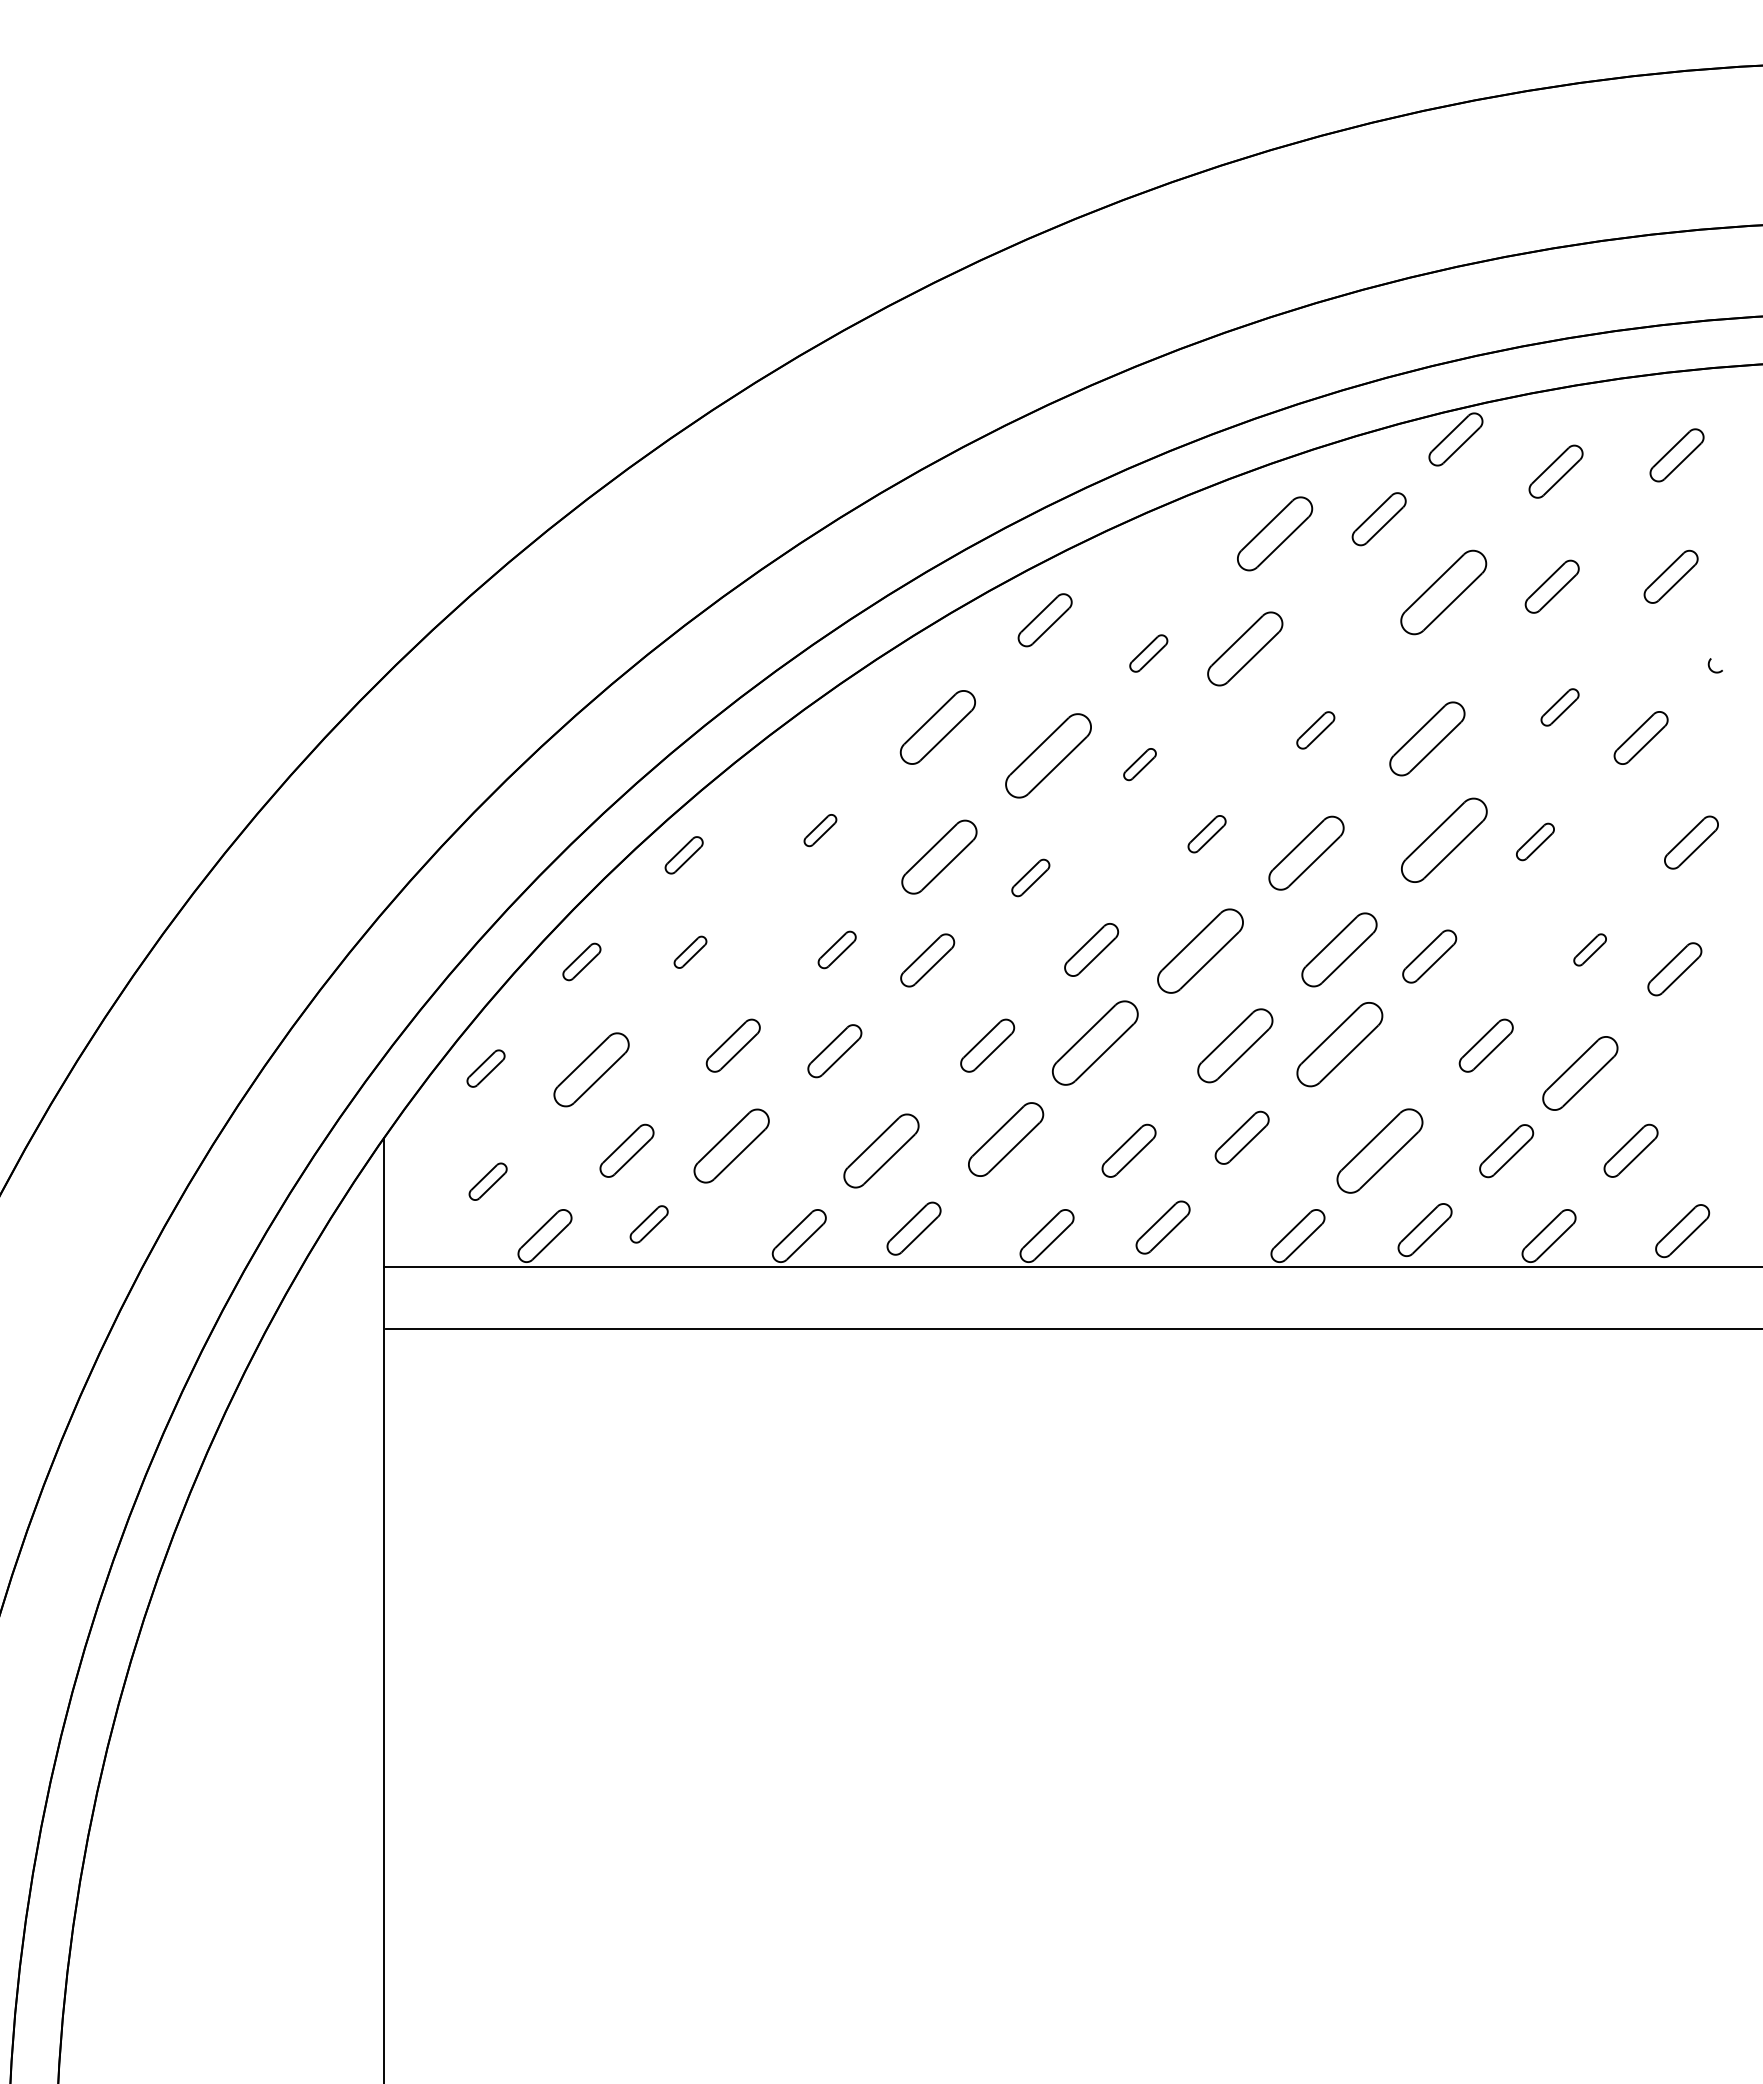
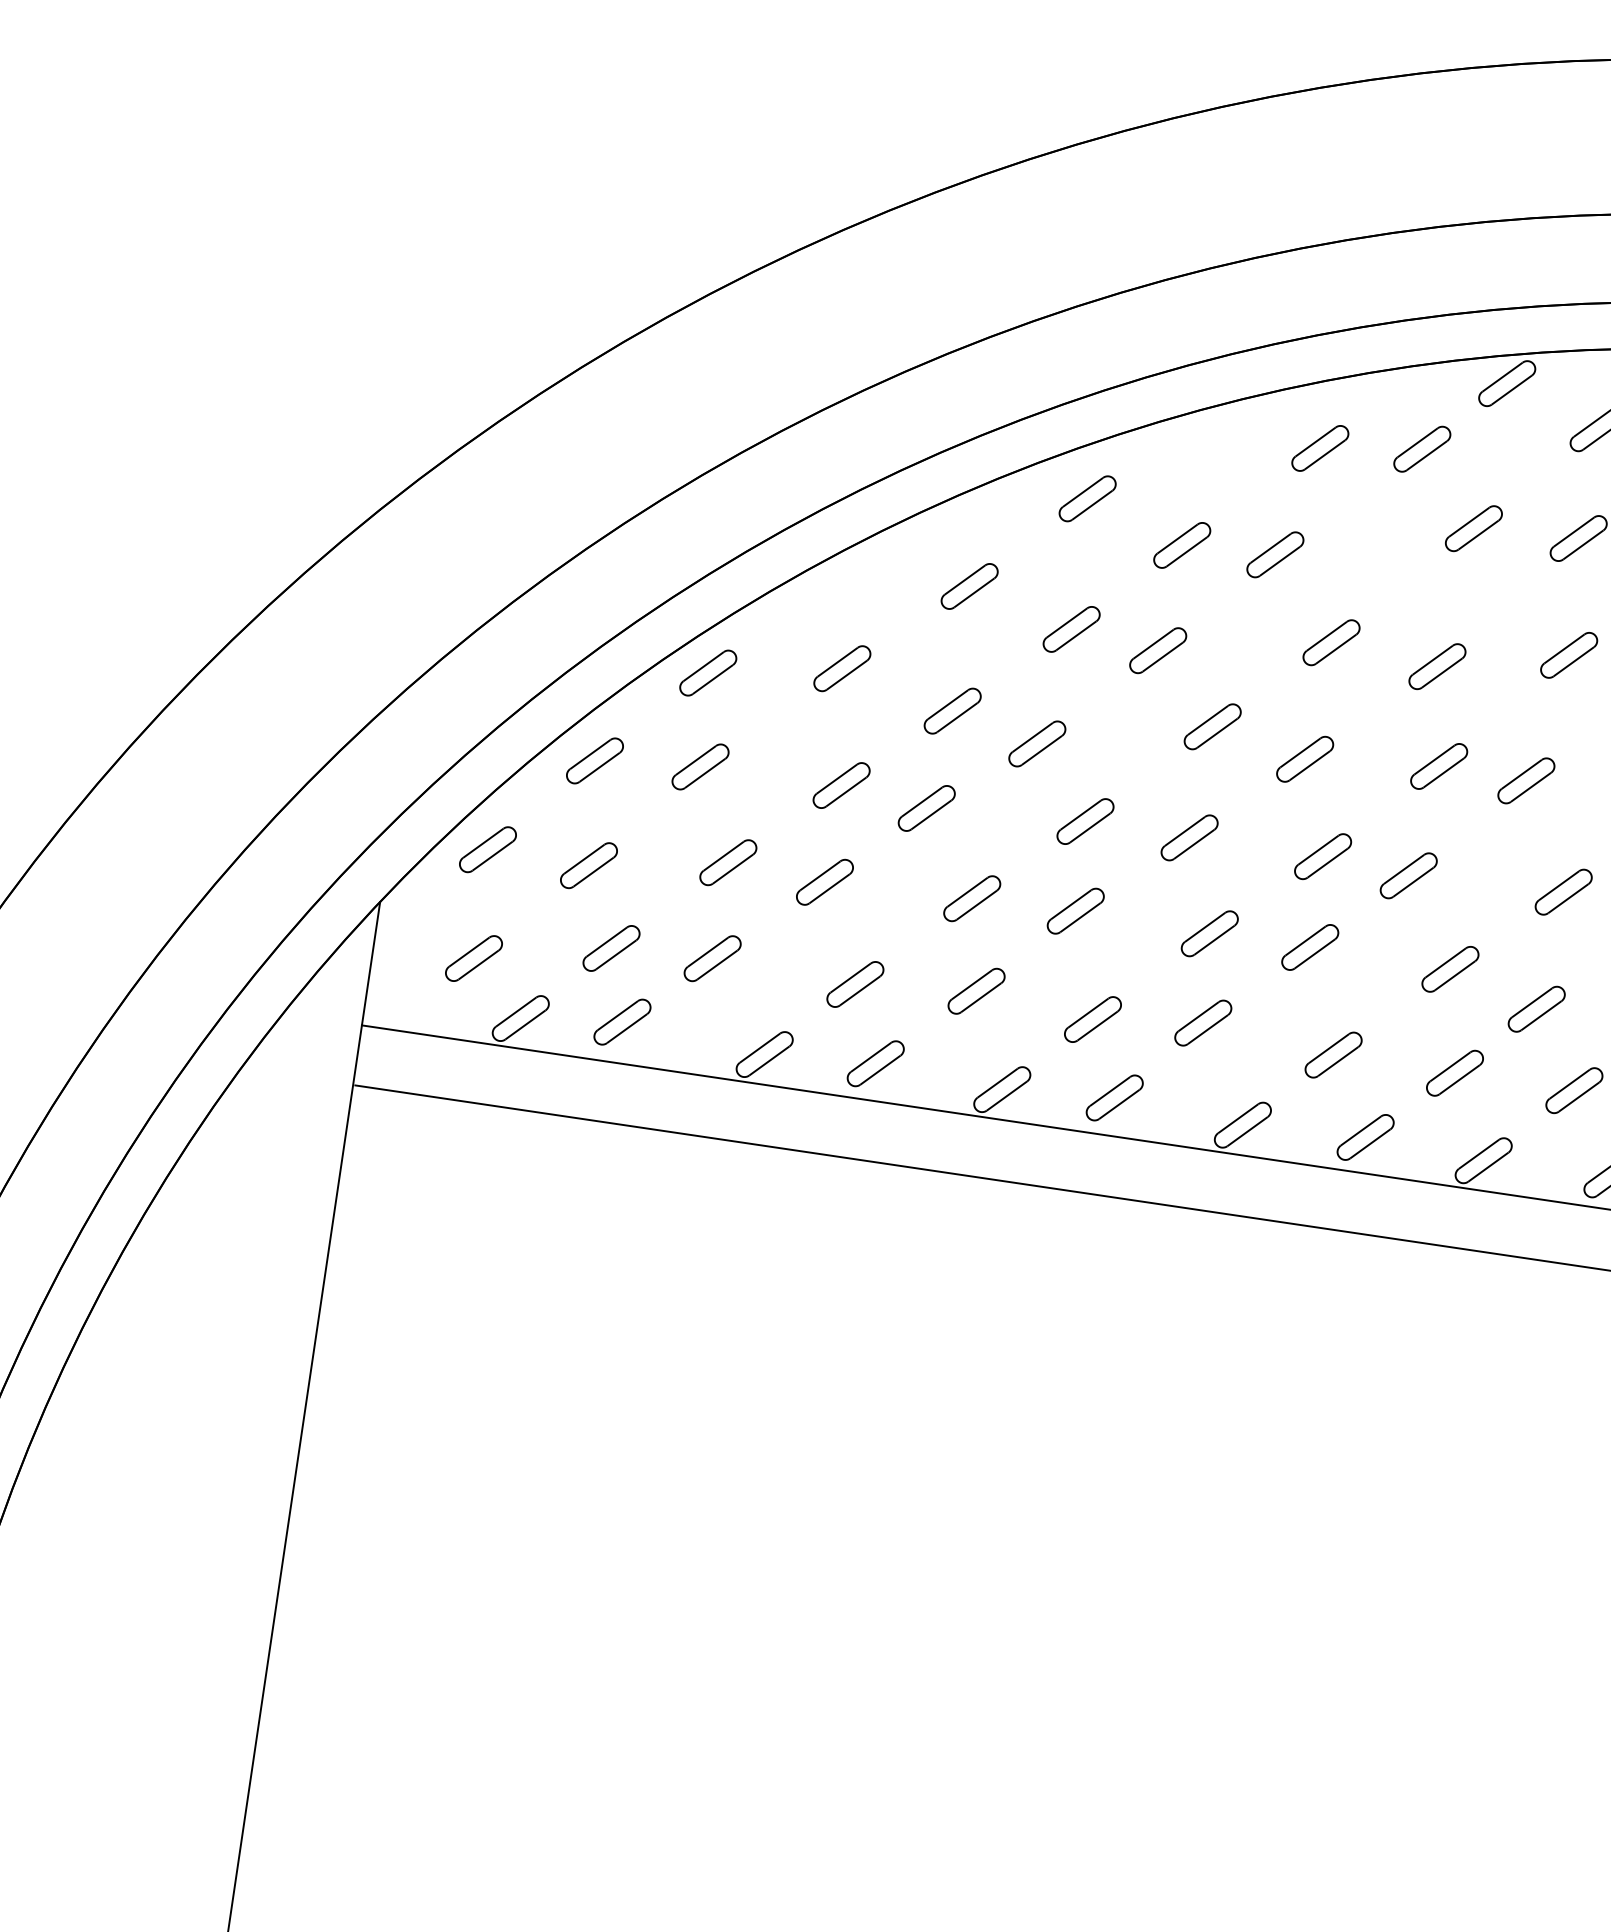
part: (1274, 533) -> (1319, 448), size x0.71
part: (1443, 592) -> (1473, 528), size x0.62
part: (1244, 649) -> (1274, 555), size x0.71
part: (1148, 653) -> (1182, 545), size x1.43
part: (1559, 707) -> (1568, 655), size x1.43
part: (937, 727) -> (969, 586), size x0.71
part: (1315, 730) -> (1331, 642), size x1.43
part: (1427, 738) -> (1437, 666), size x0.71
part: (1048, 755) -> (1071, 629), size x0.62
part: (1139, 764) -> (1157, 650), size x1.67
part: (820, 830) -> (842, 668), size x1.67
part: (1206, 834) -> (1212, 727), size x1.43
part: (1443, 840) -> (1438, 766), size x0.62
part: (1535, 841) -> (1526, 780), size x1.43
part: (1305, 853) -> (1304, 759), size x0.71
part: (683, 855) -> (707, 673), size x1.43
part: (939, 857) -> (952, 711), size x0.71
part: (1030, 877) -> (1037, 743), size x1.43
part: (836, 949) -> (840, 785), size x1.43
part: (1338, 949) -> (1322, 856), size x0.71
part: (1589, 949) -> (1563, 891), size x1.67
part: (1199, 950) -> (1188, 837), size x0.62
part: (690, 952) -> (700, 767), size x1.67
part: (581, 961) -> (594, 760), size x1.43
part: (1094, 1042) -> (1075, 910), size x0.62
part: (1339, 1044) -> (1309, 947), size x0.62
part: (1235, 1045) -> (1209, 933), size x0.71
part: (485, 1068) -> (487, 849), size x1.43
part: (591, 1069) -> (588, 865), size x0.71
part: (1580, 1073) -> (1536, 1009), size x0.71
part: (1005, 1139) -> (976, 991), size x0.71
part: (731, 1145) -> (712, 958), size x0.71
part: (880, 1150) -> (854, 984), size x0.71
part: (1379, 1150) -> (1333, 1054), size x0.62
part: (487, 1181) -> (473, 958), size x1.43
part: (648, 1224) -> (621, 1022), size x1.43

